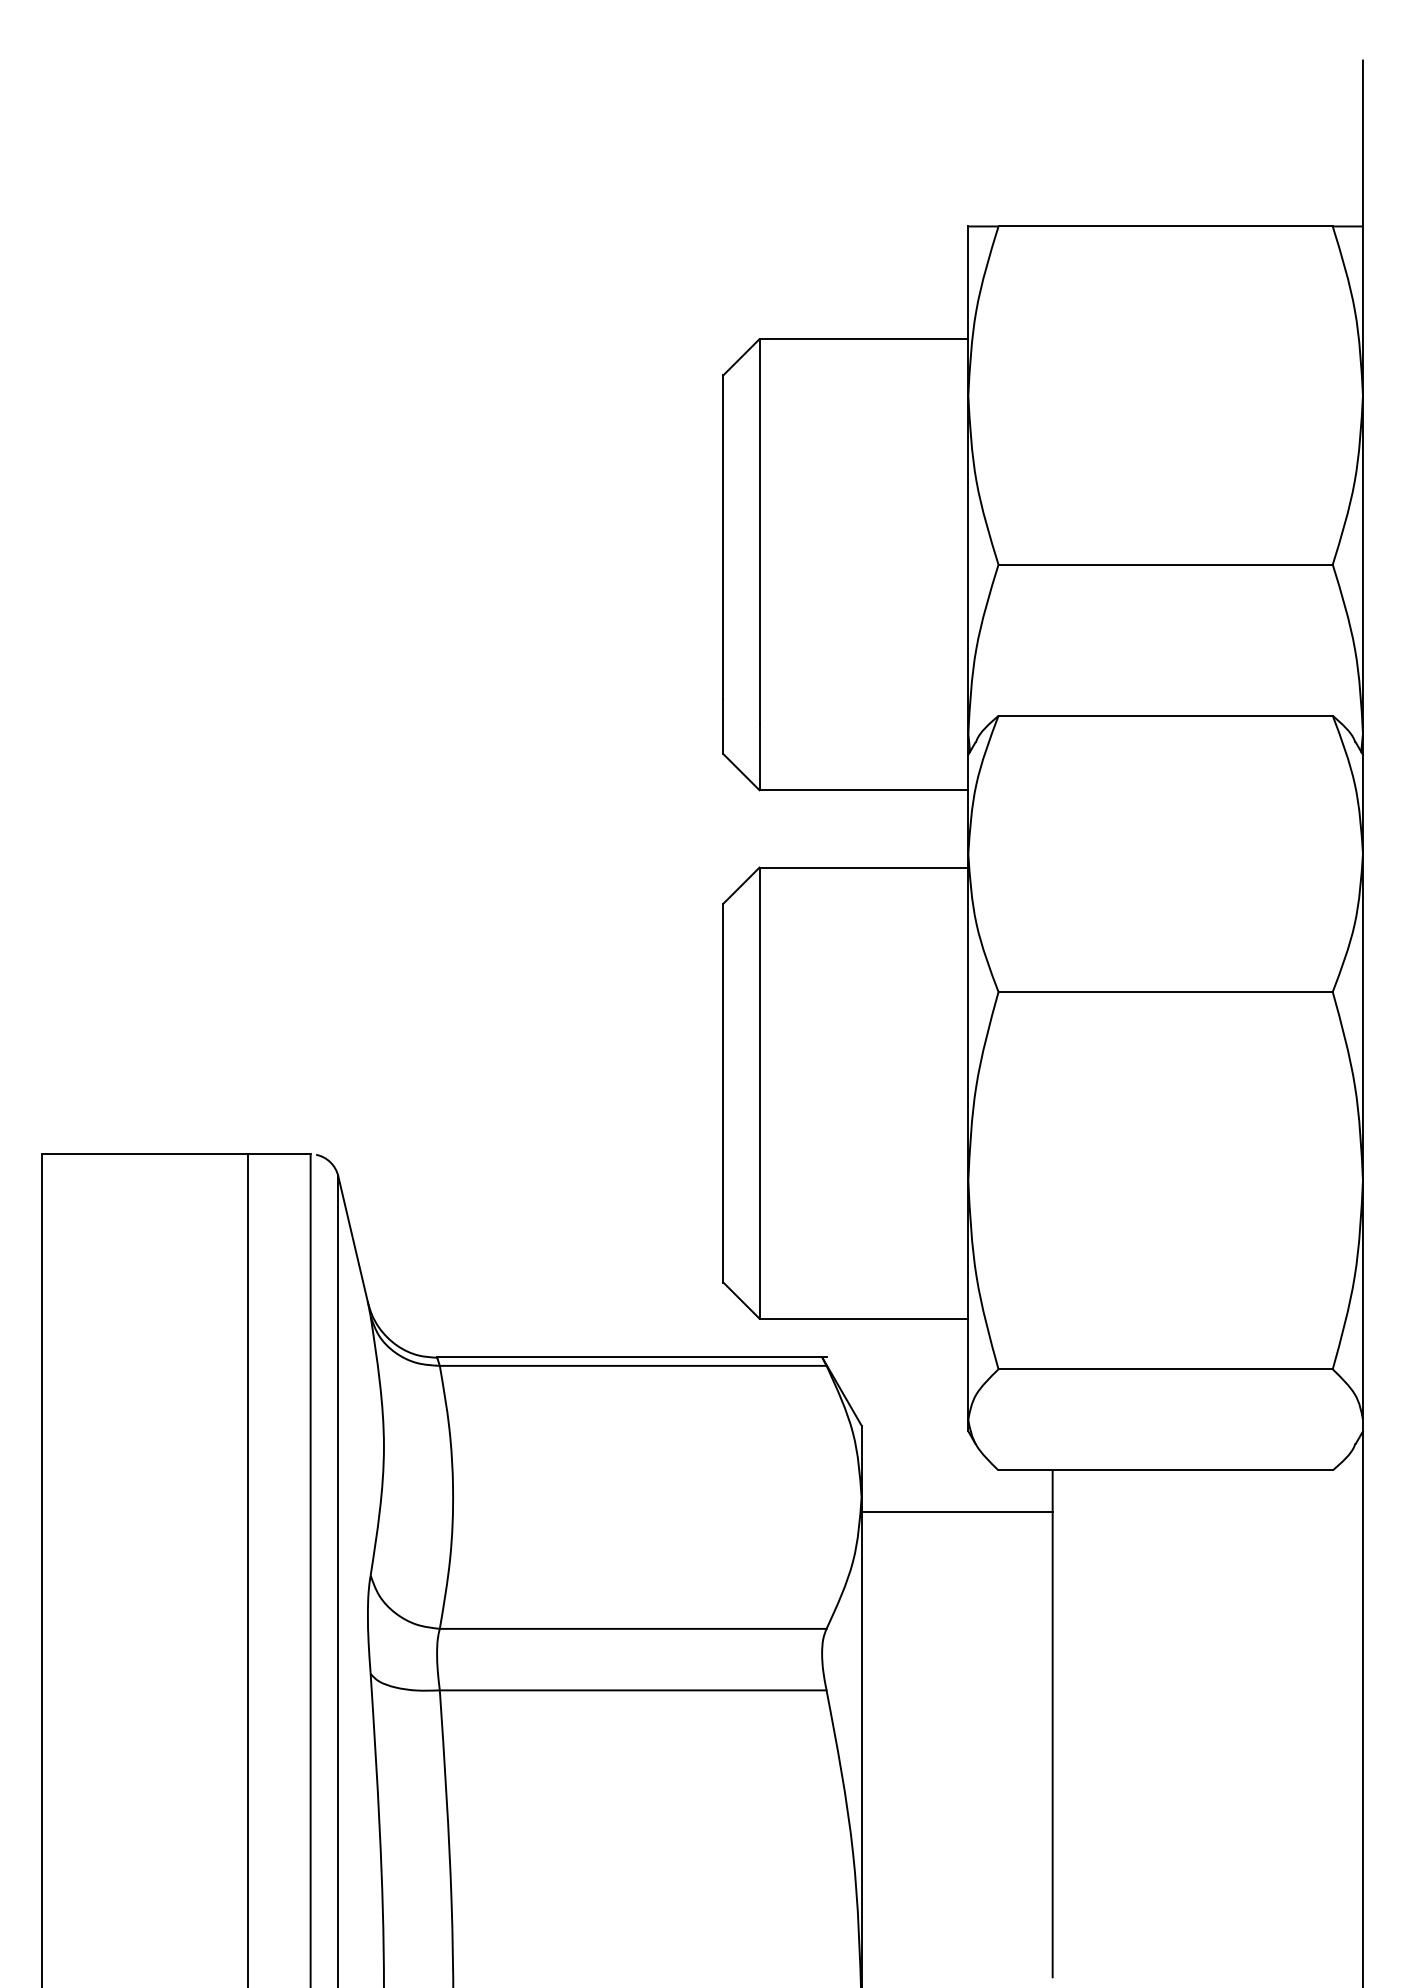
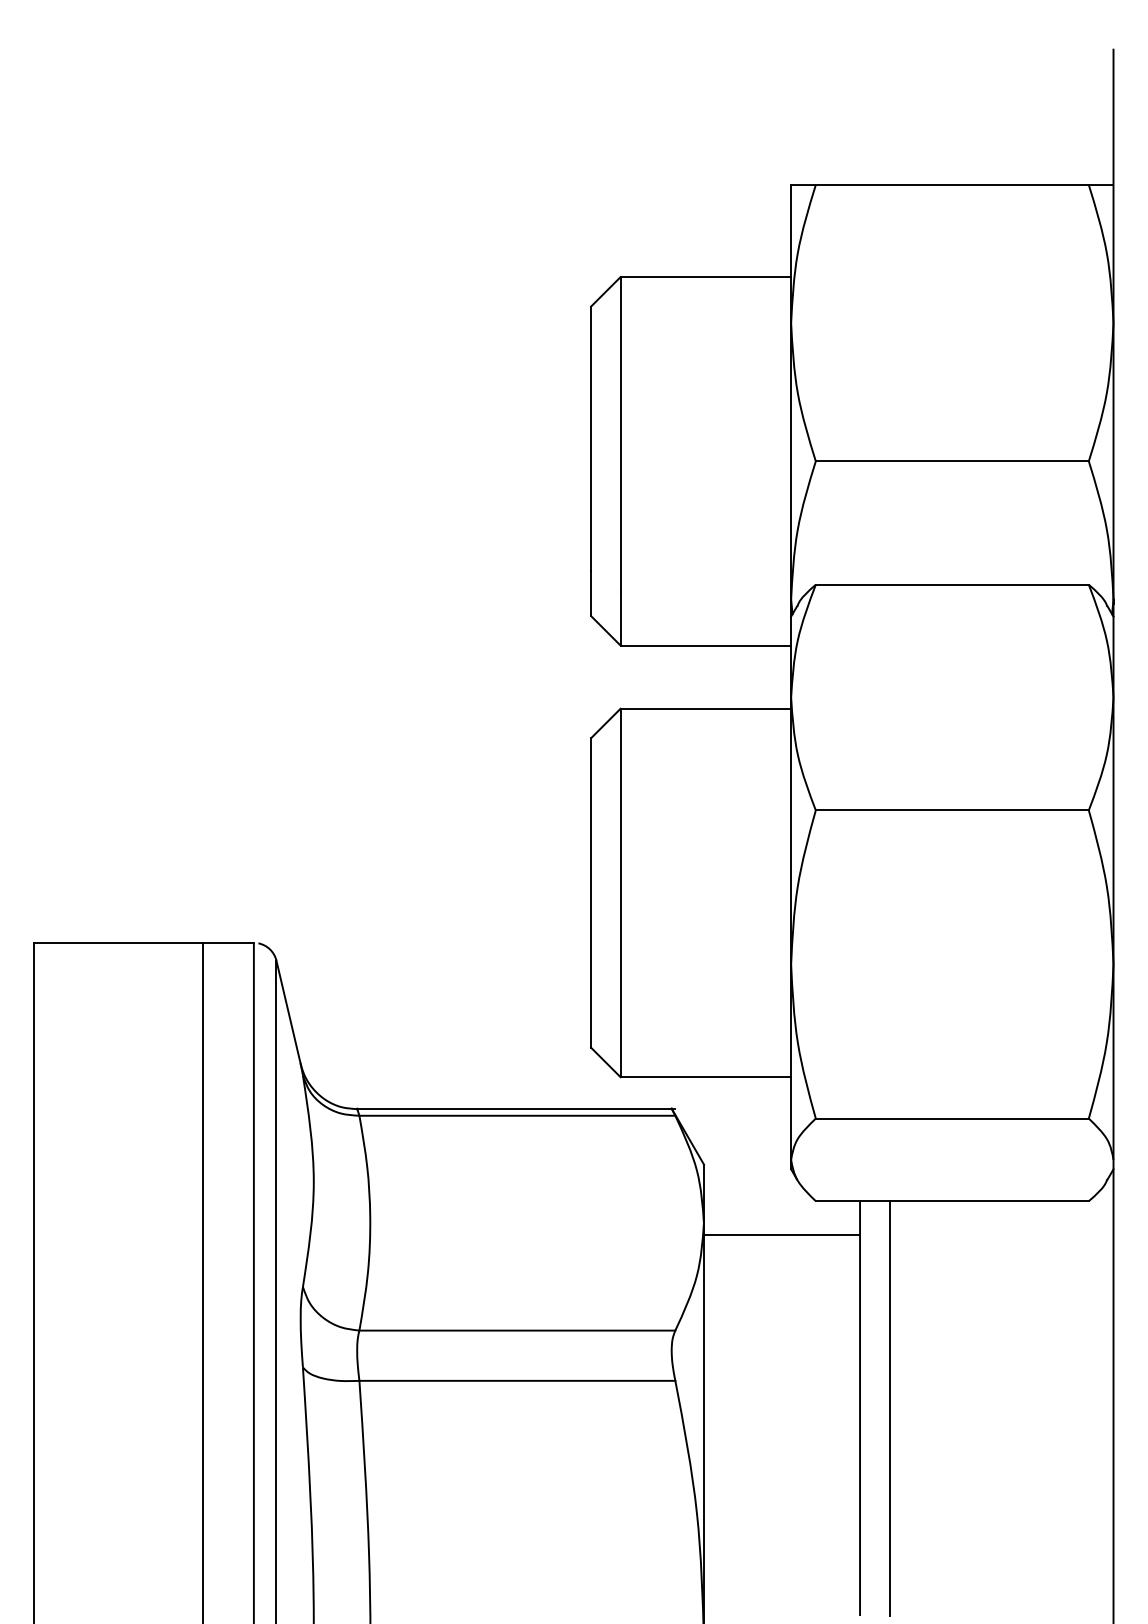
line: (1088, 1724) -> (889, 1408), added

